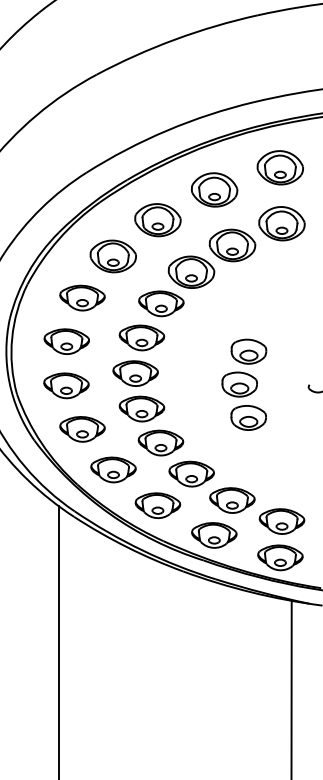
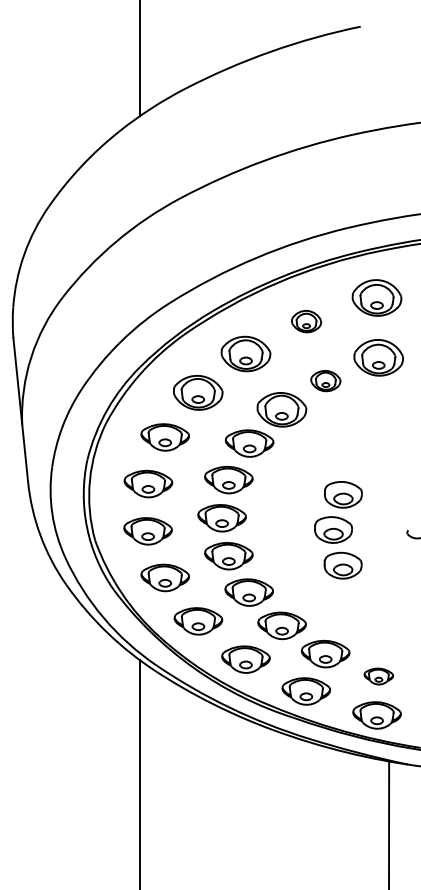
part: (214, 189) -> (306, 321), size x0.6
part: (232, 244) -> (325, 380), size x0.6
part: (281, 521) -> (378, 676), size x0.6

